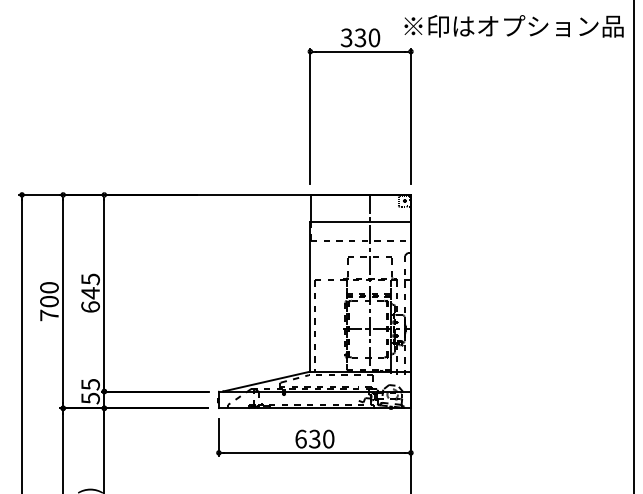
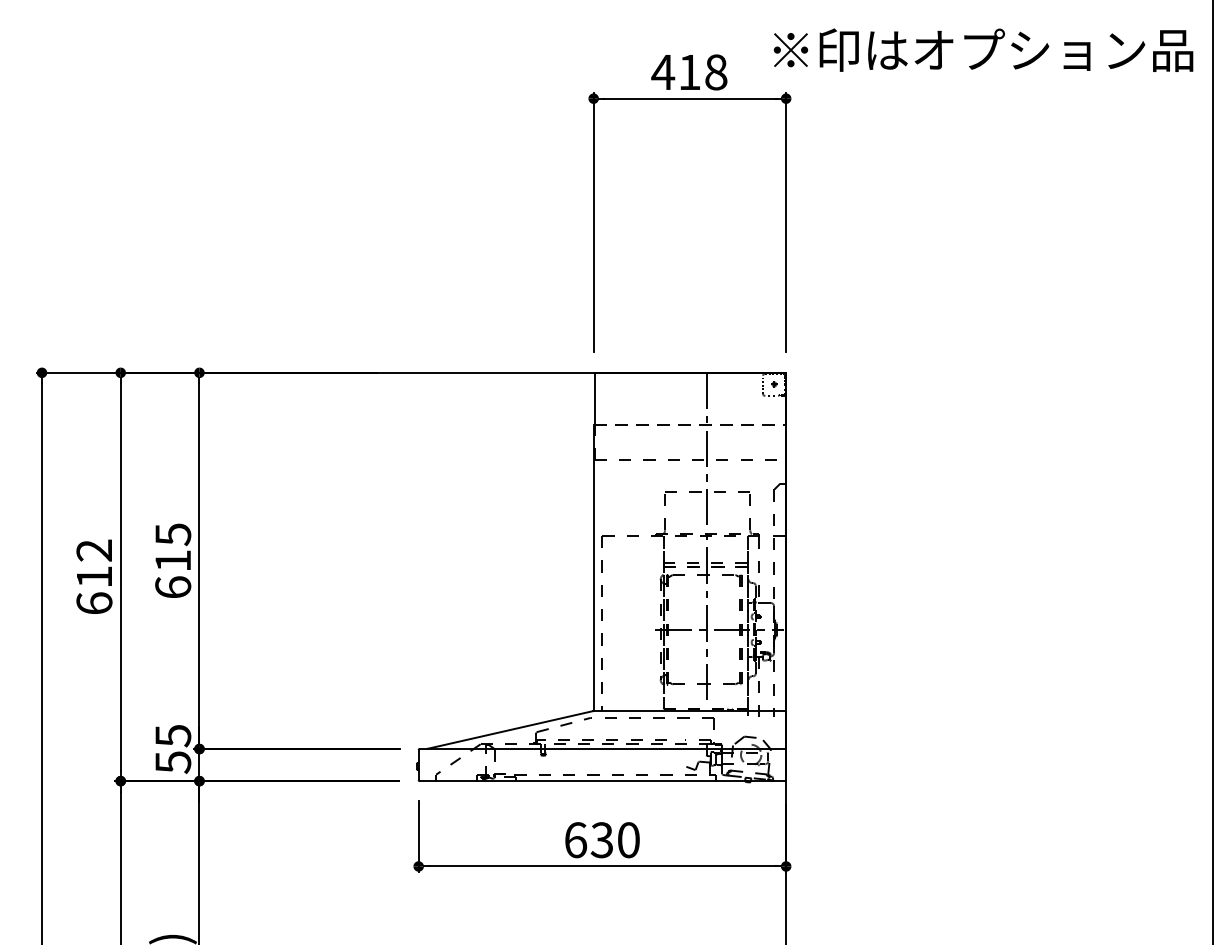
text: (360, 37) -> (689, 71), 330 -> 418
line: (361, 222) -> (691, 425), solid -> dashed
text: (90, 293) -> (173, 561), 645 -> 615
text: (49, 301) -> (94, 576), 700 -> 612

